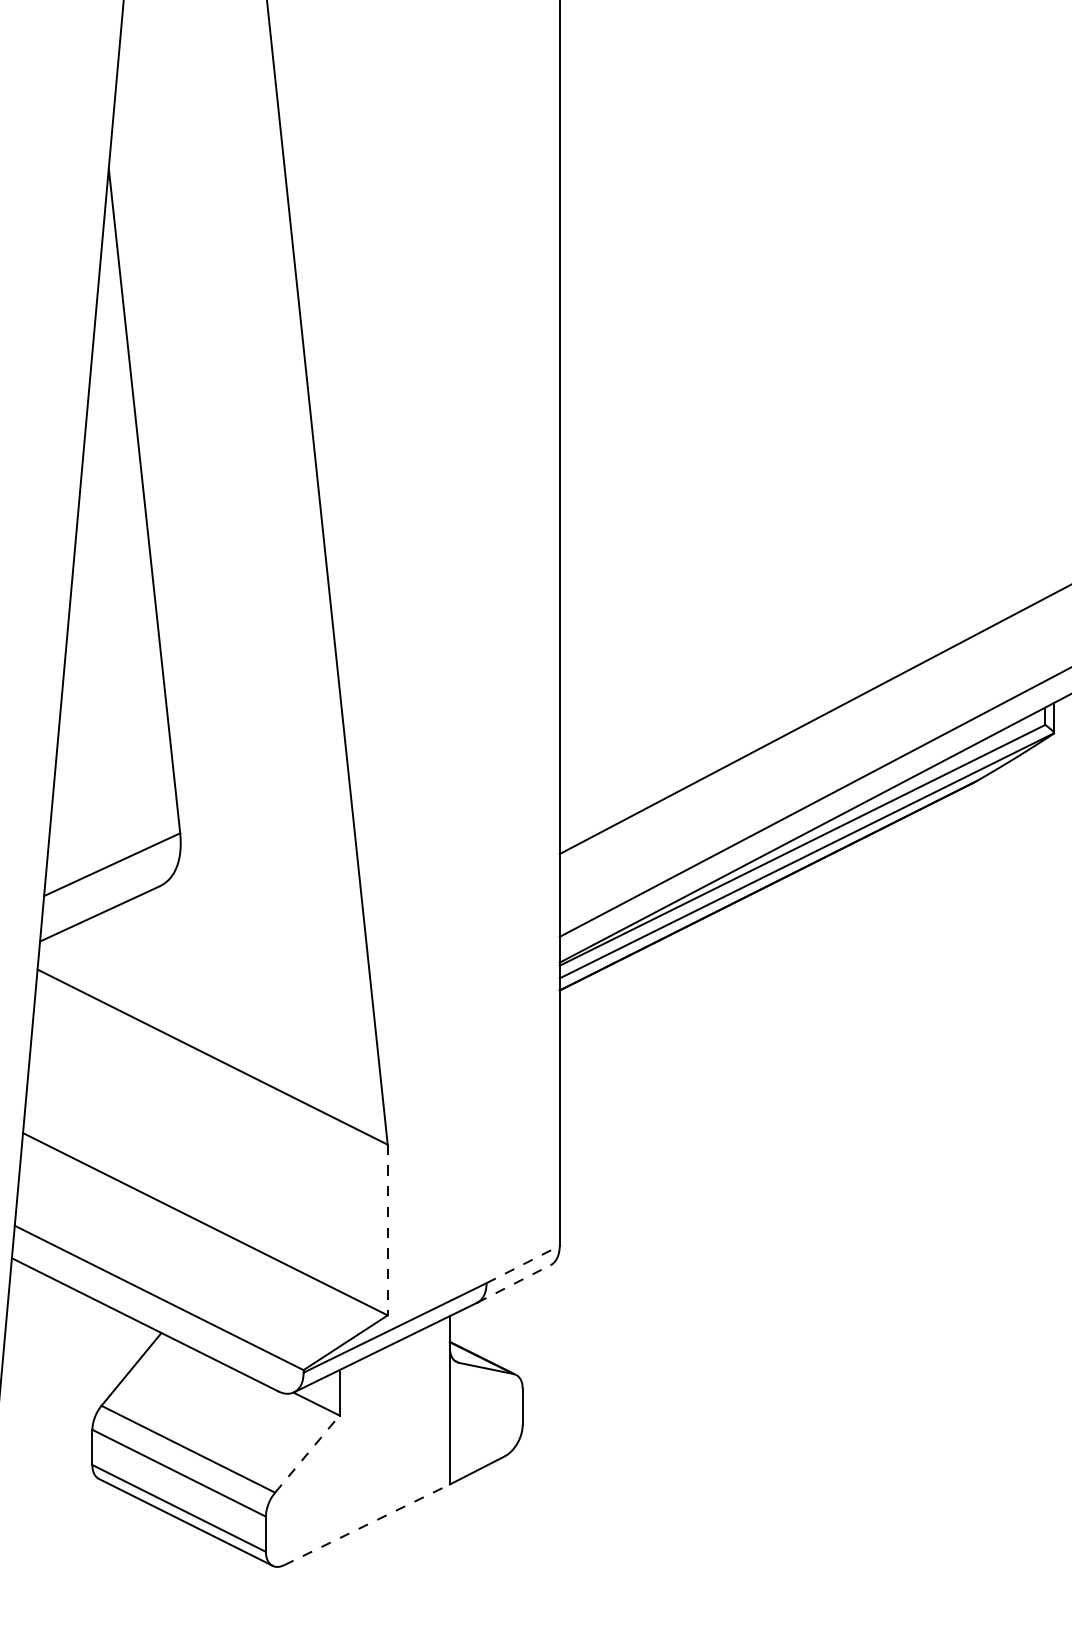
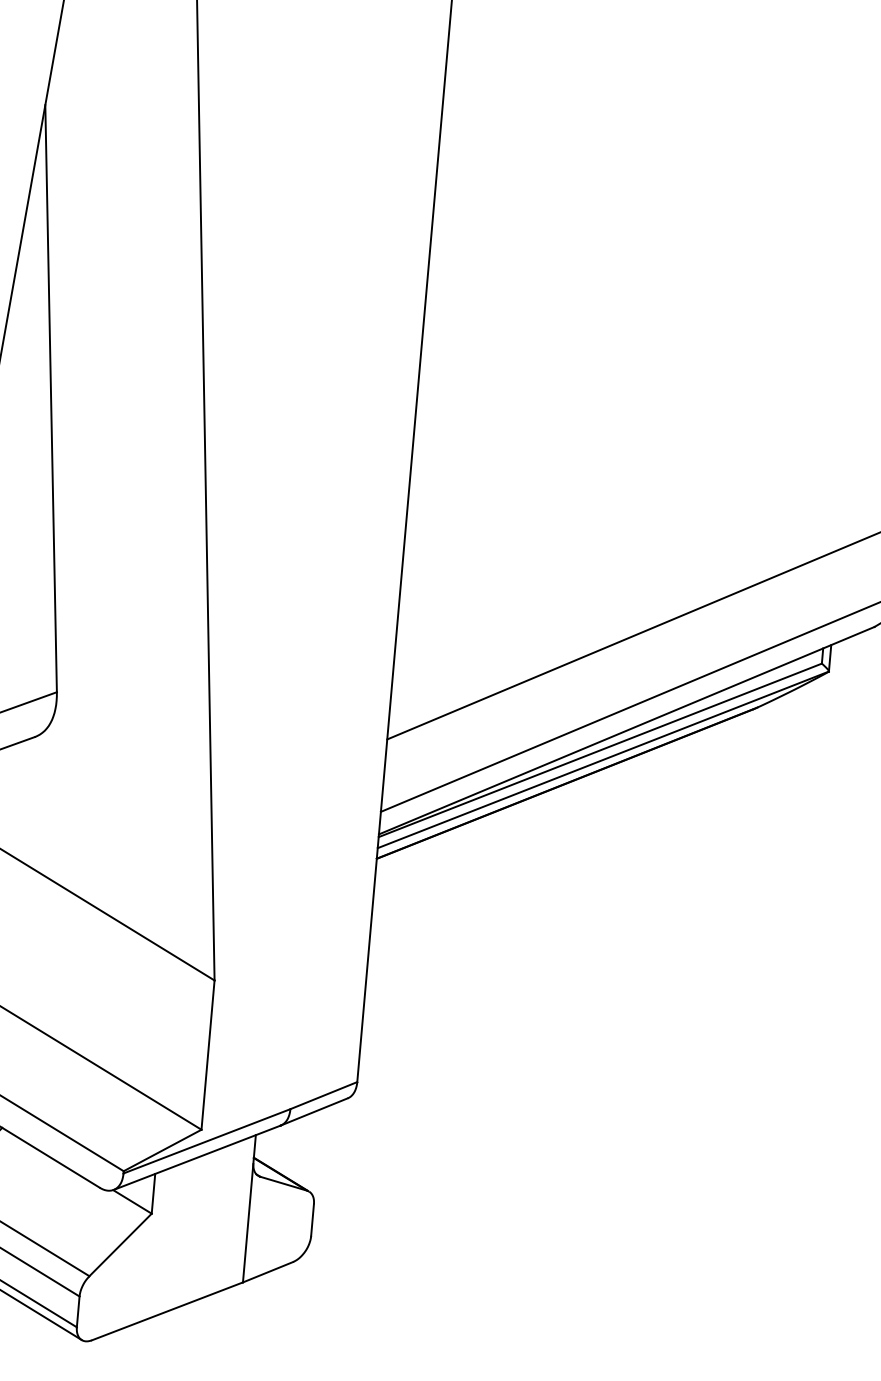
line: (387, 1230) -> (207, 1055), dashed -> solid
line: (523, 1264) -> (324, 1095), dashed -> solid
line: (514, 1283) -> (314, 1111), dashed -> solid
line: (307, 1453) -> (120, 1244), dashed -> solid
line: (367, 1524) -> (167, 1311), dashed -> solid

